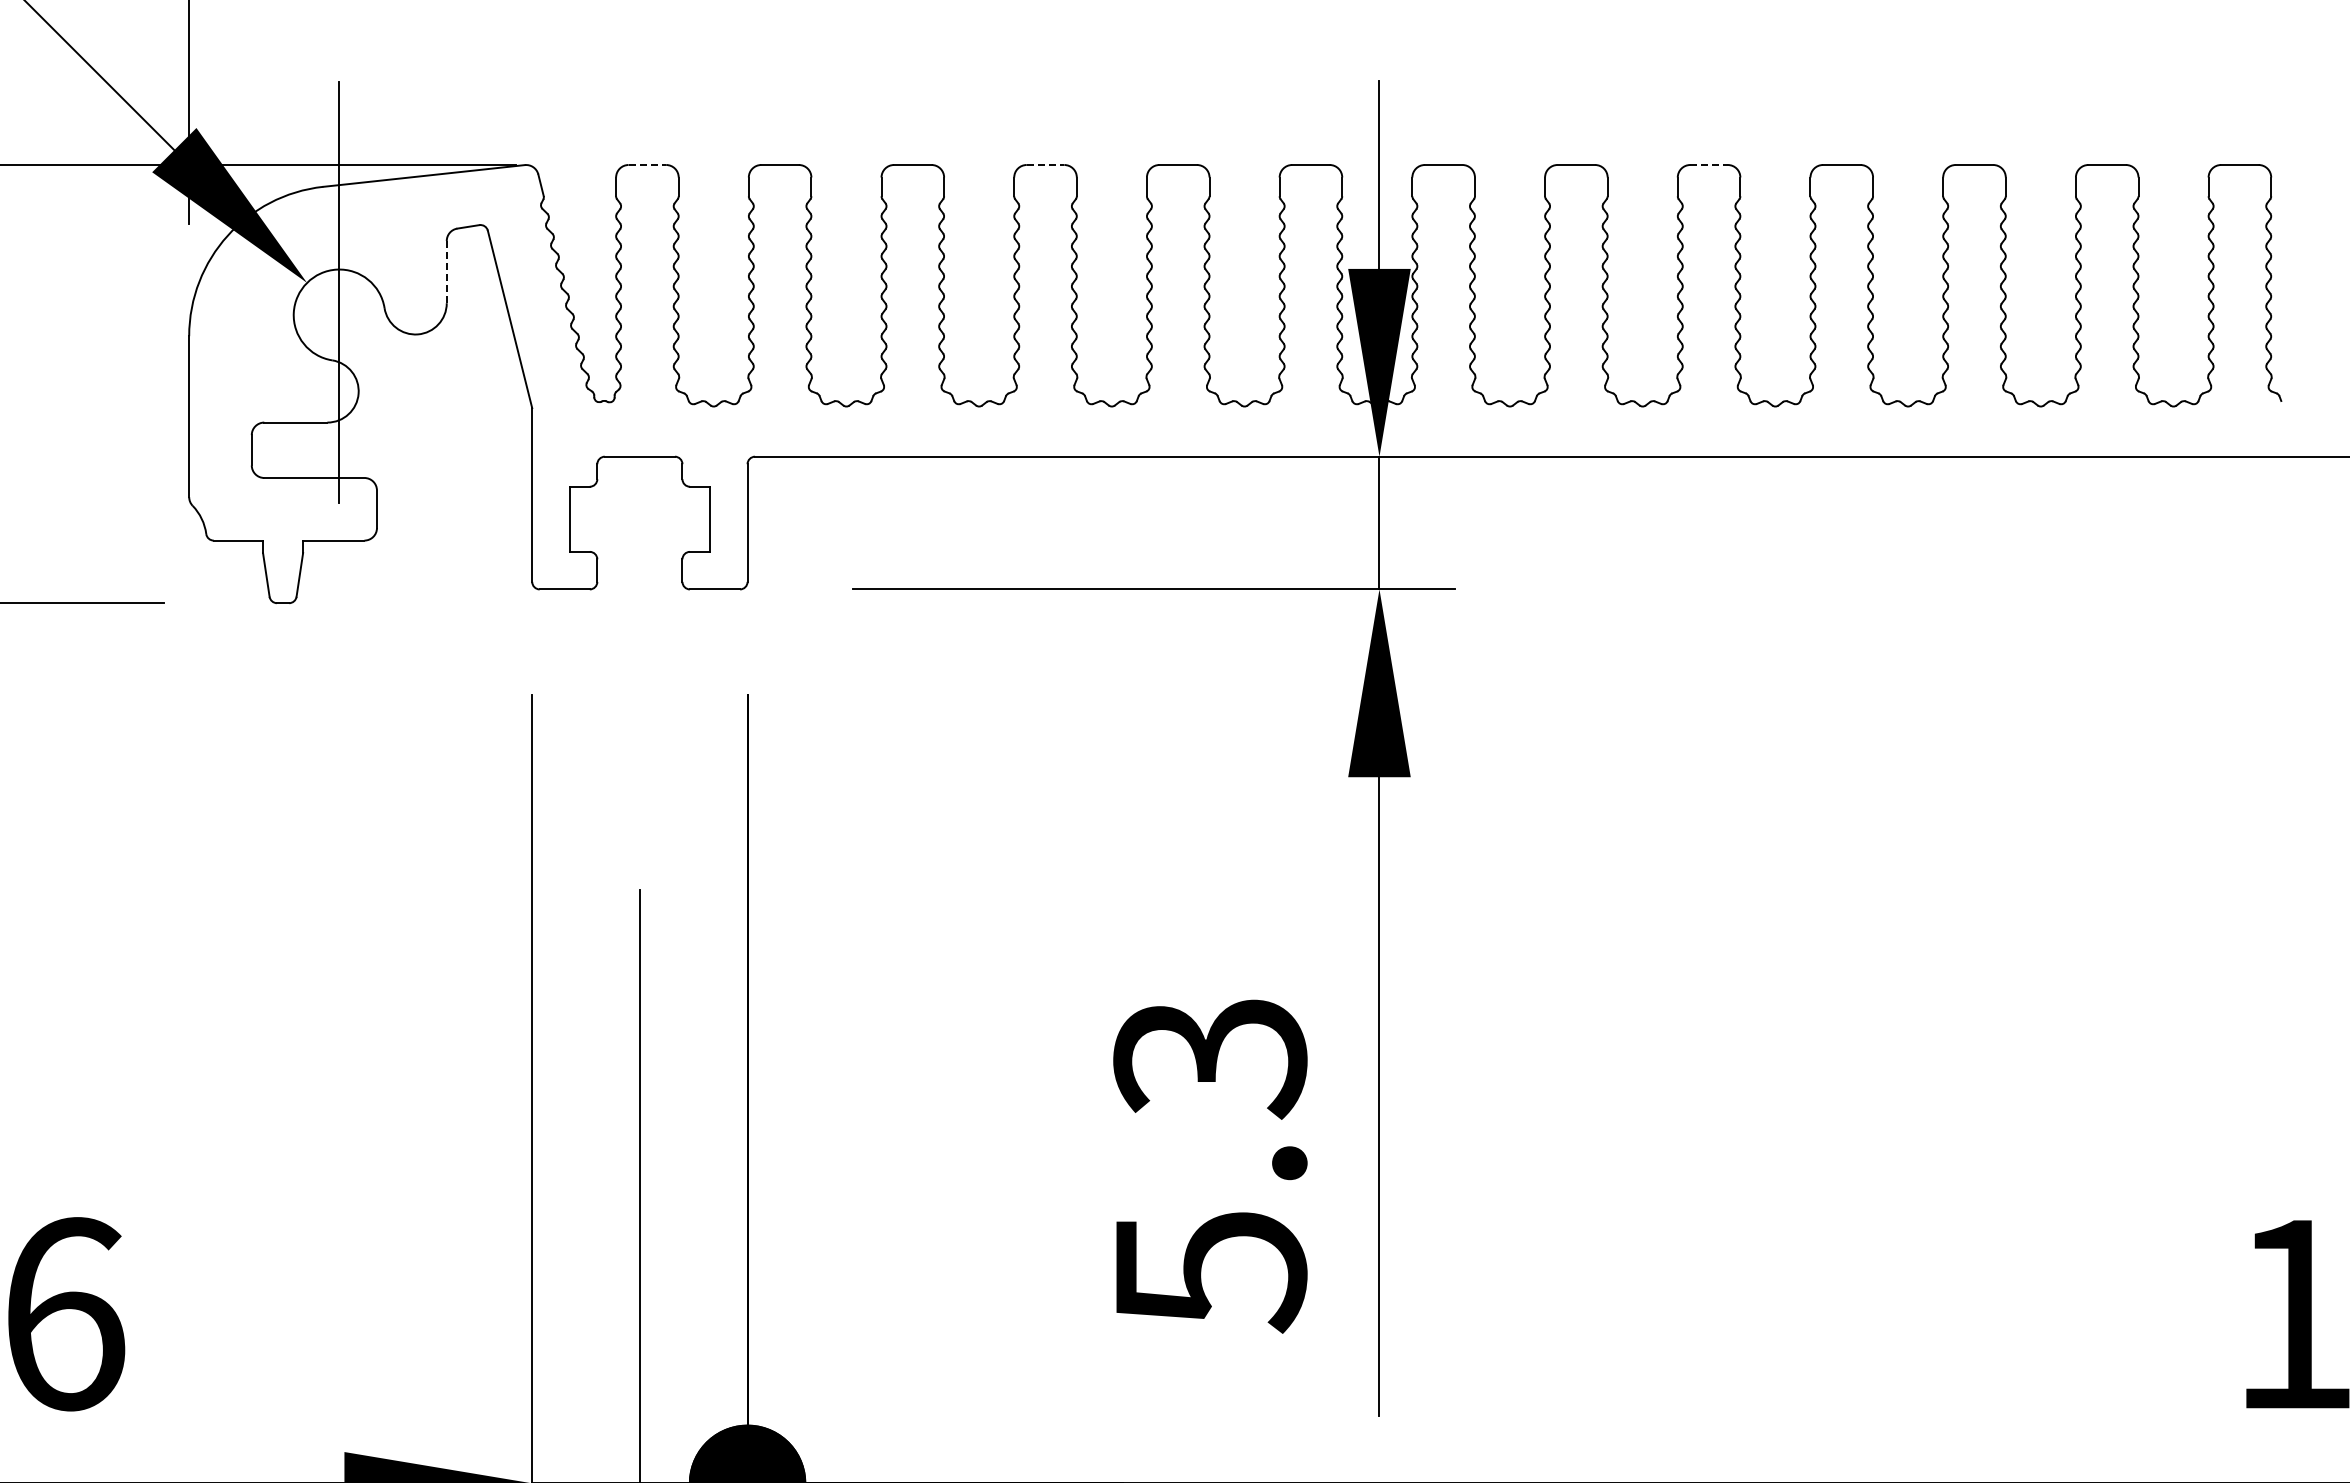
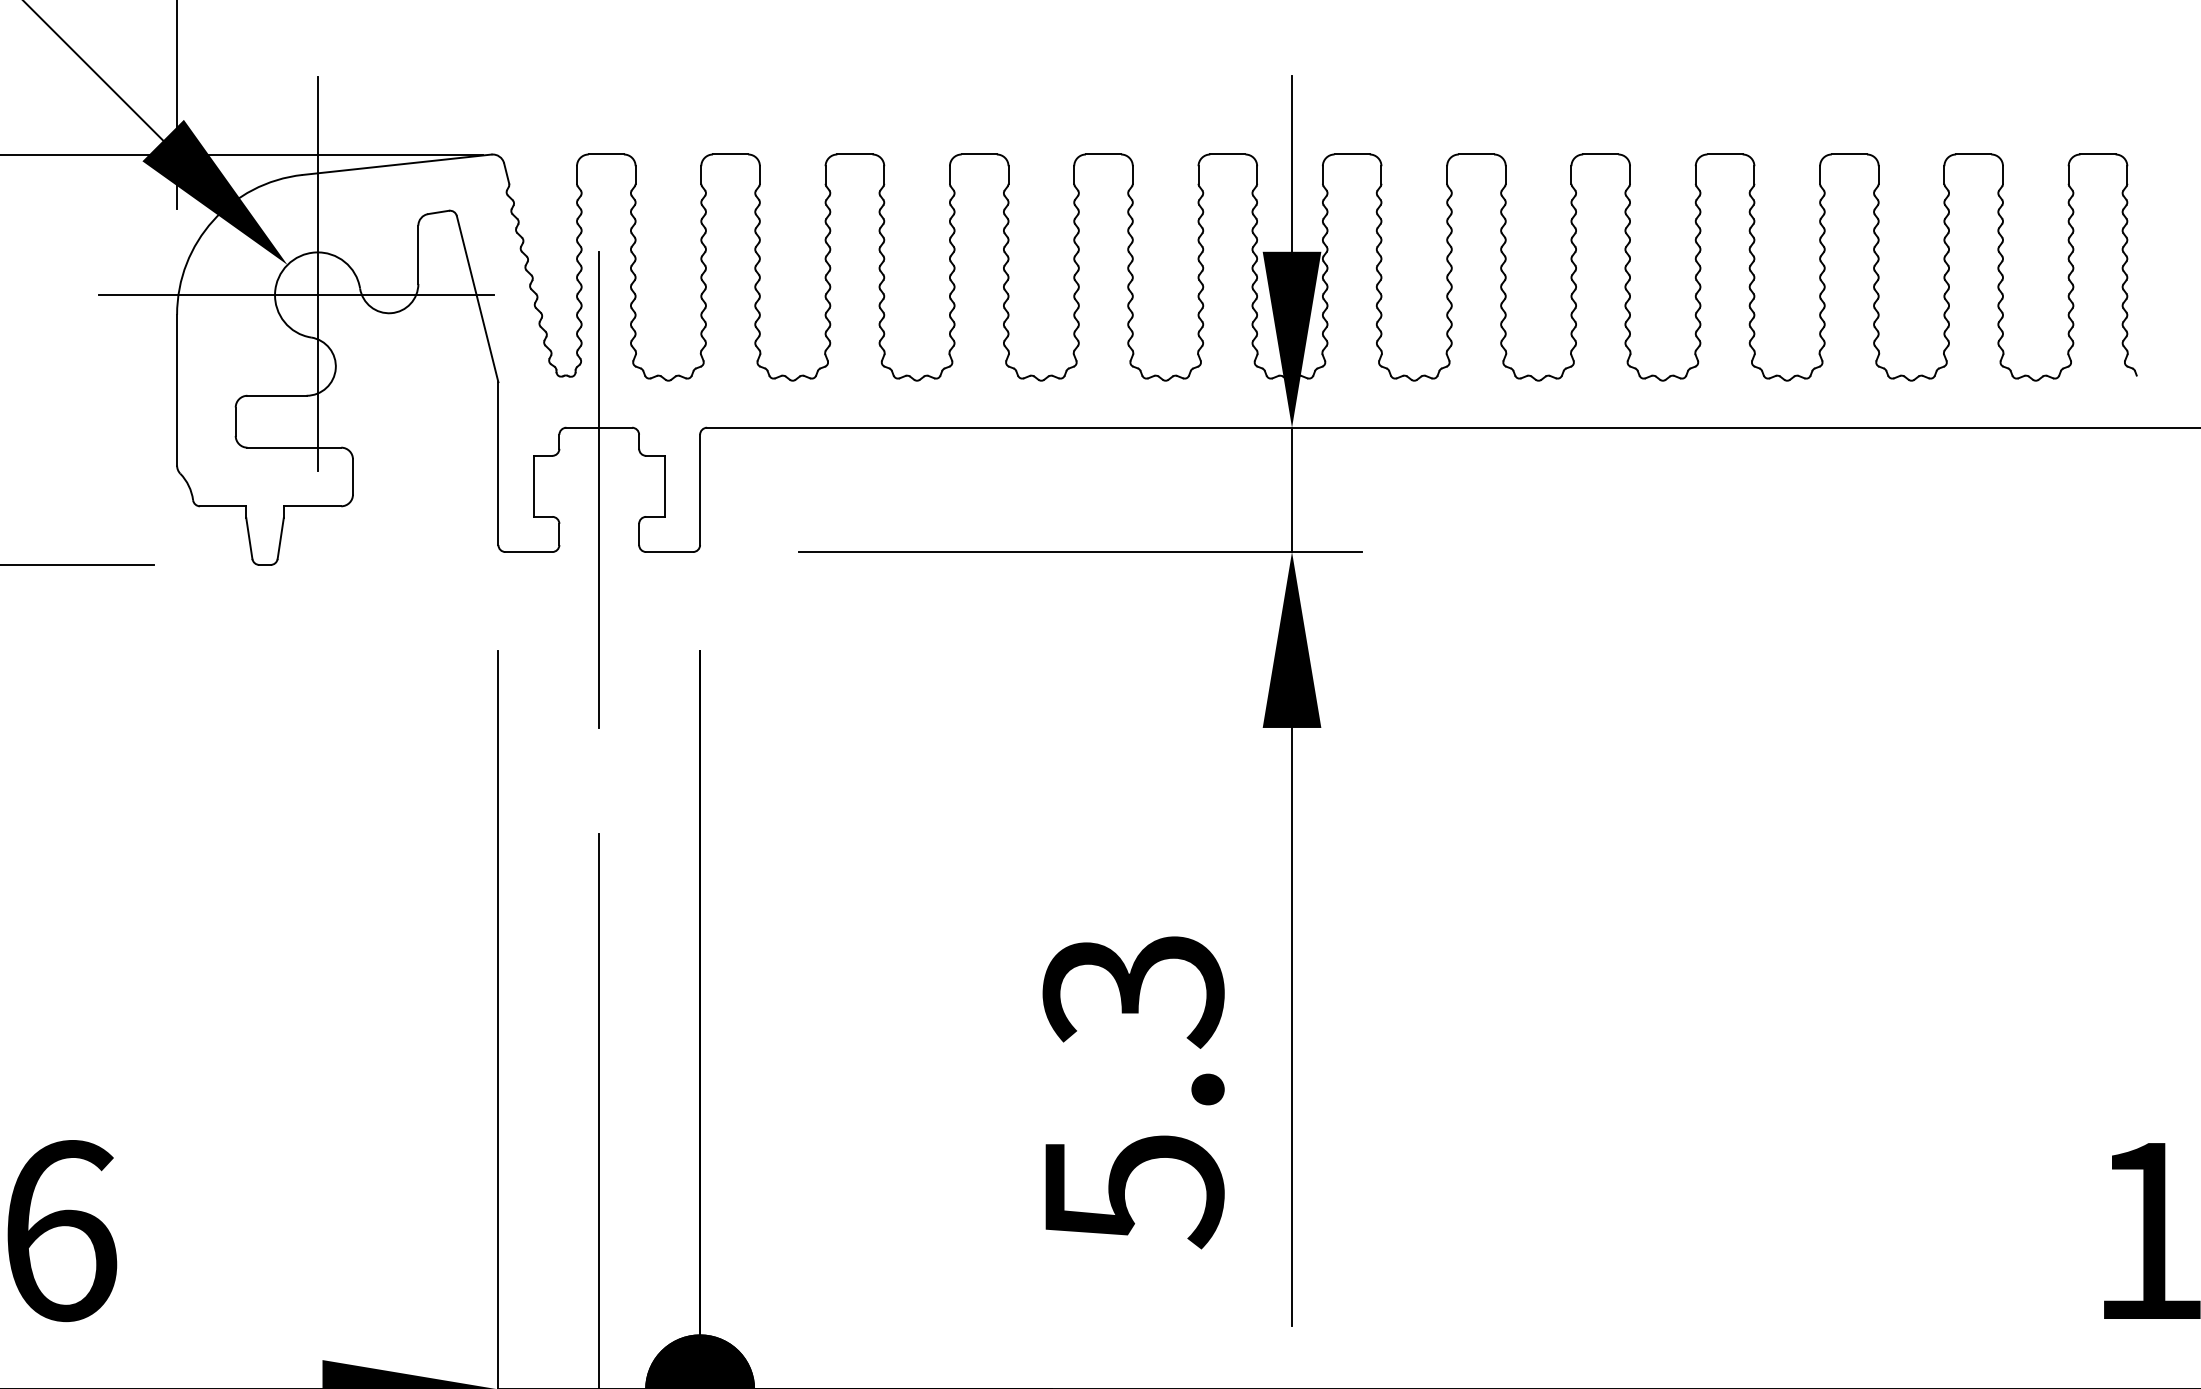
line: (647, 165) -> (606, 154), dashed -> solid
line: (1045, 165) -> (979, 154), dashed -> solid
line: (1709, 165) -> (1601, 154), dashed -> solid
line: (446, 272) -> (418, 255), dashed -> solid
line: (316, 315) -> (296, 295), added
line: (639, 522) -> (598, 489), added

